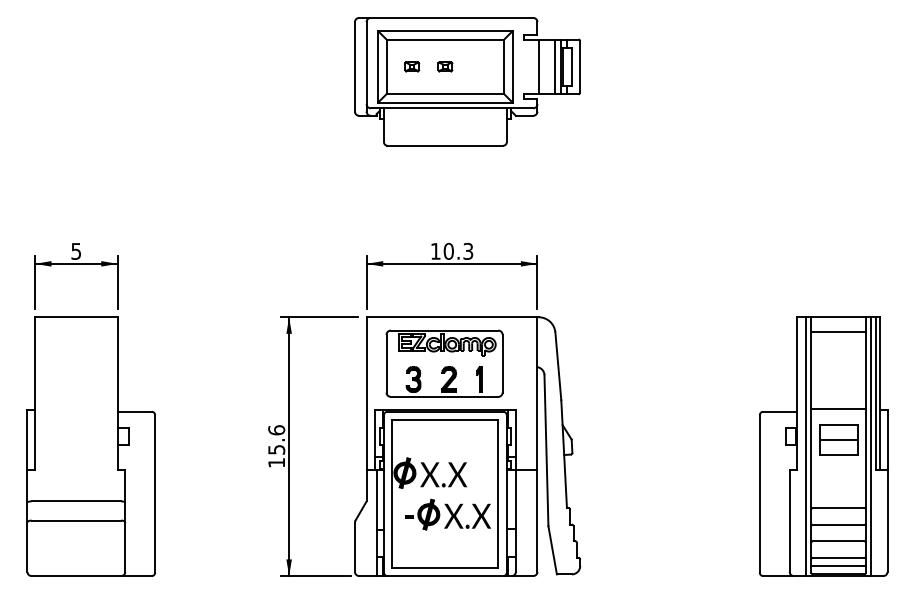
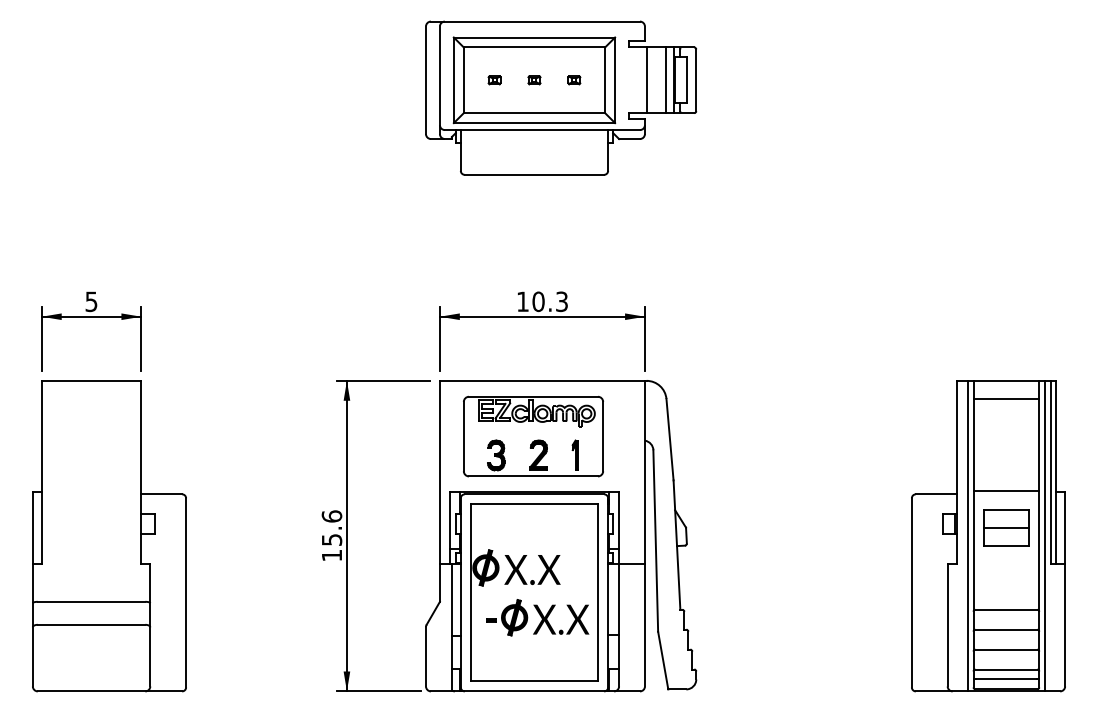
part: (412, 66) -> (494, 79), size x0.71
part: (445, 66) -> (534, 79), size x0.71
part: (478, 66) -> (574, 79), added

